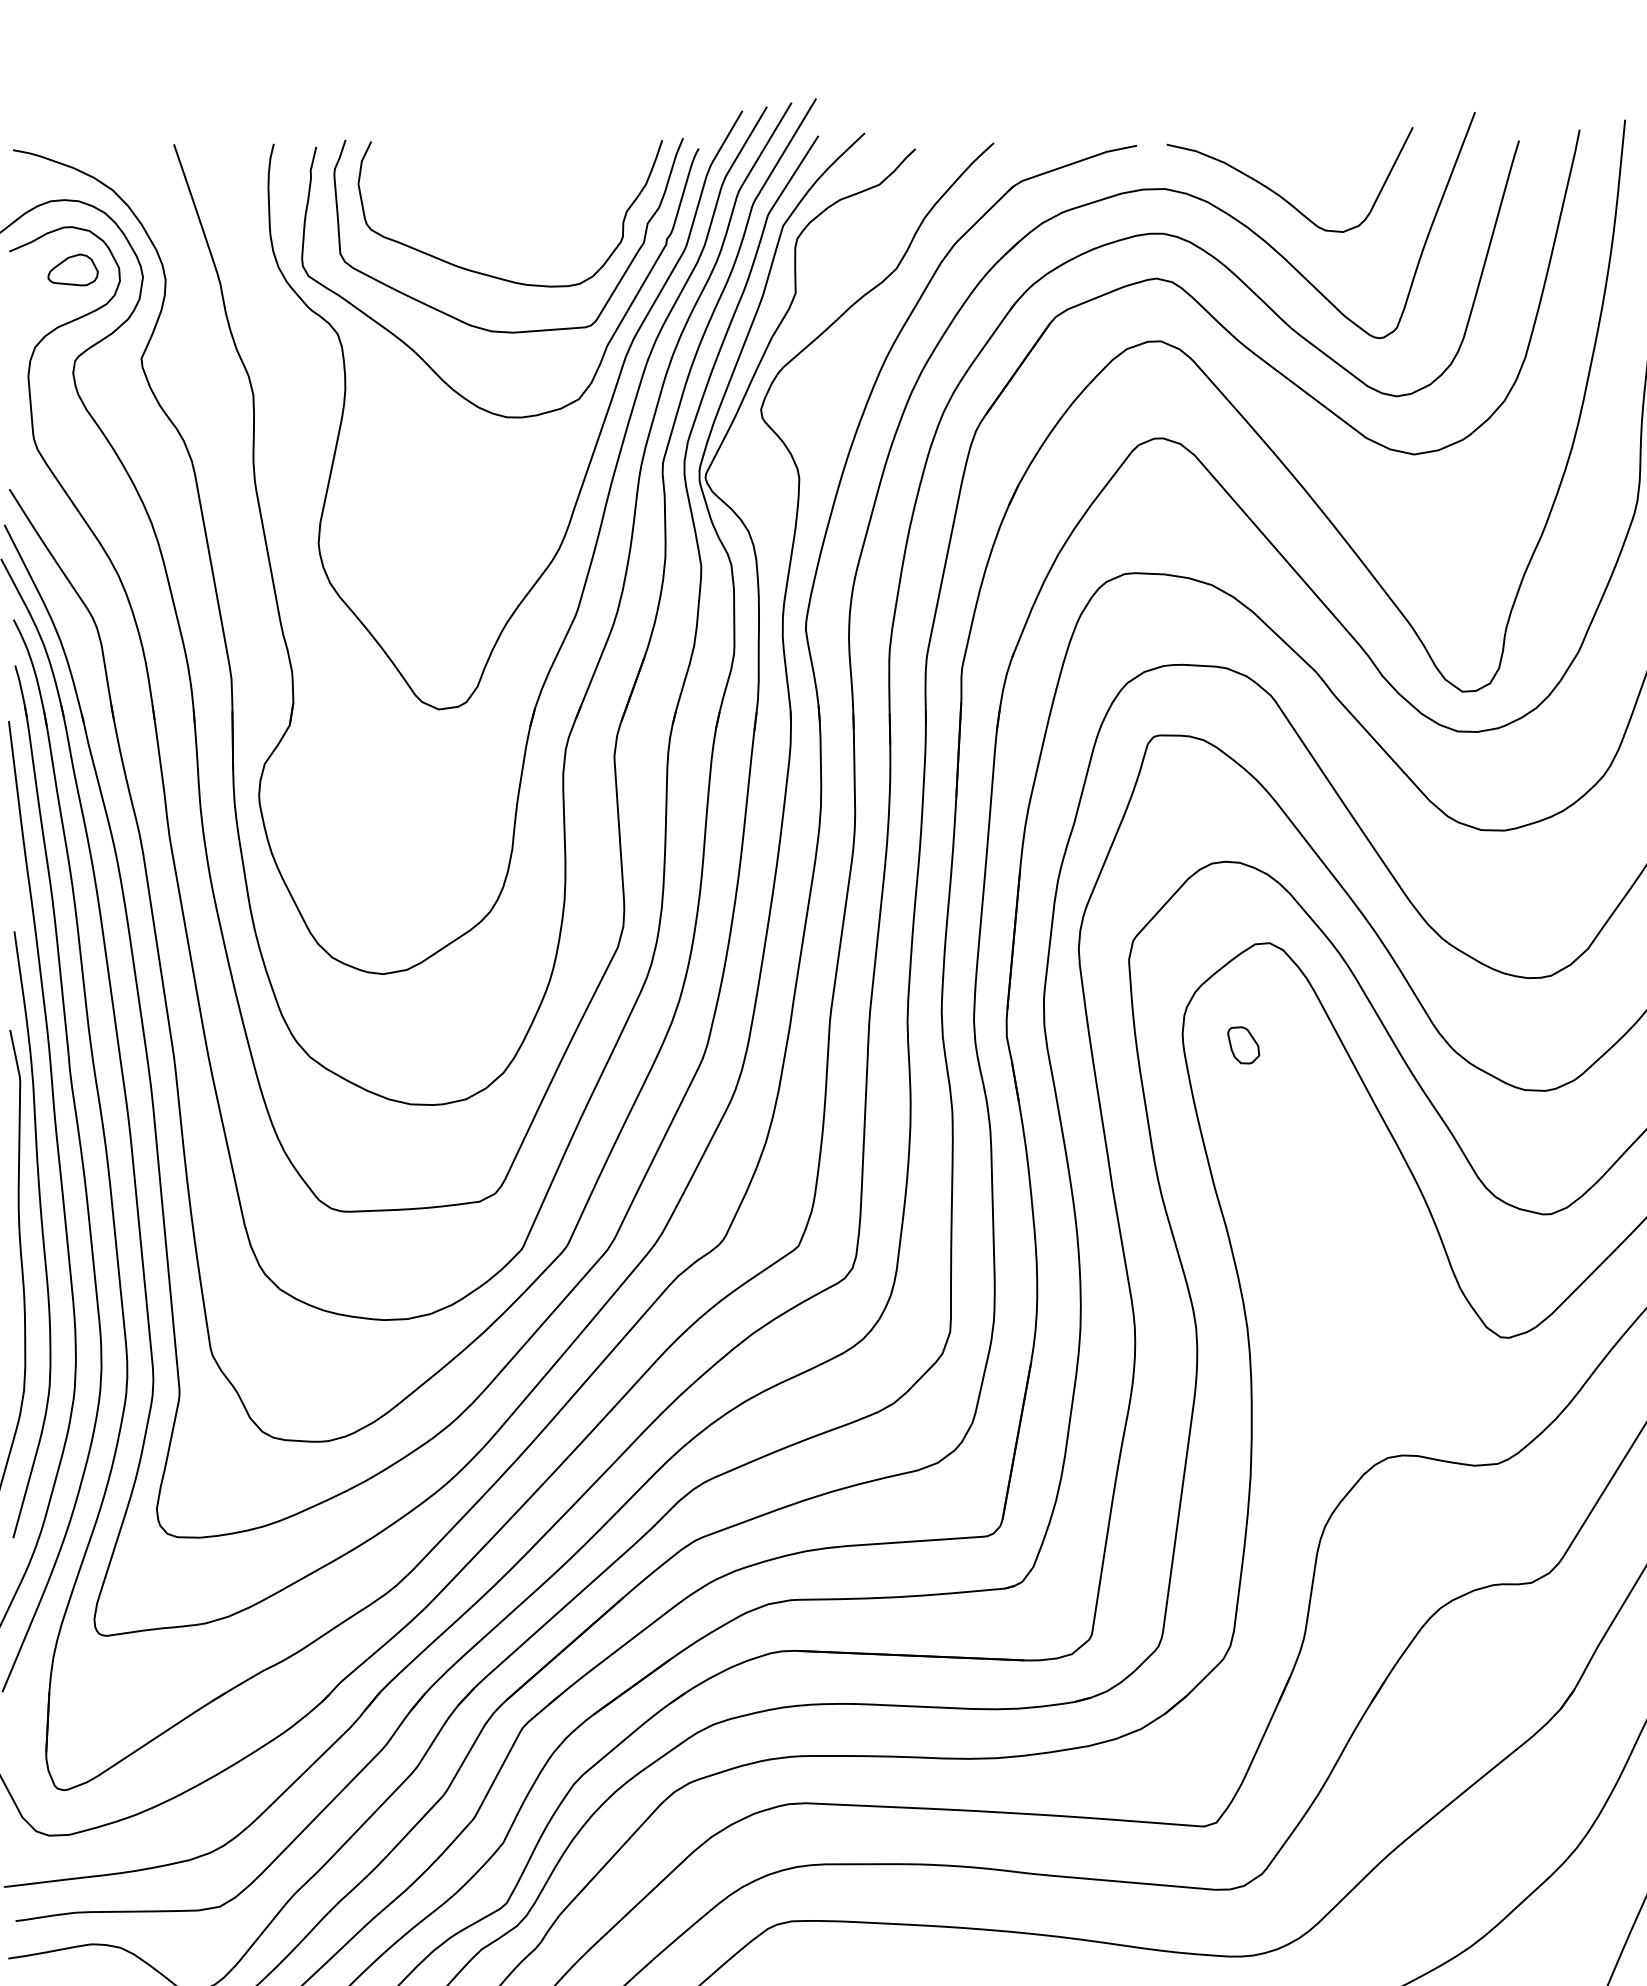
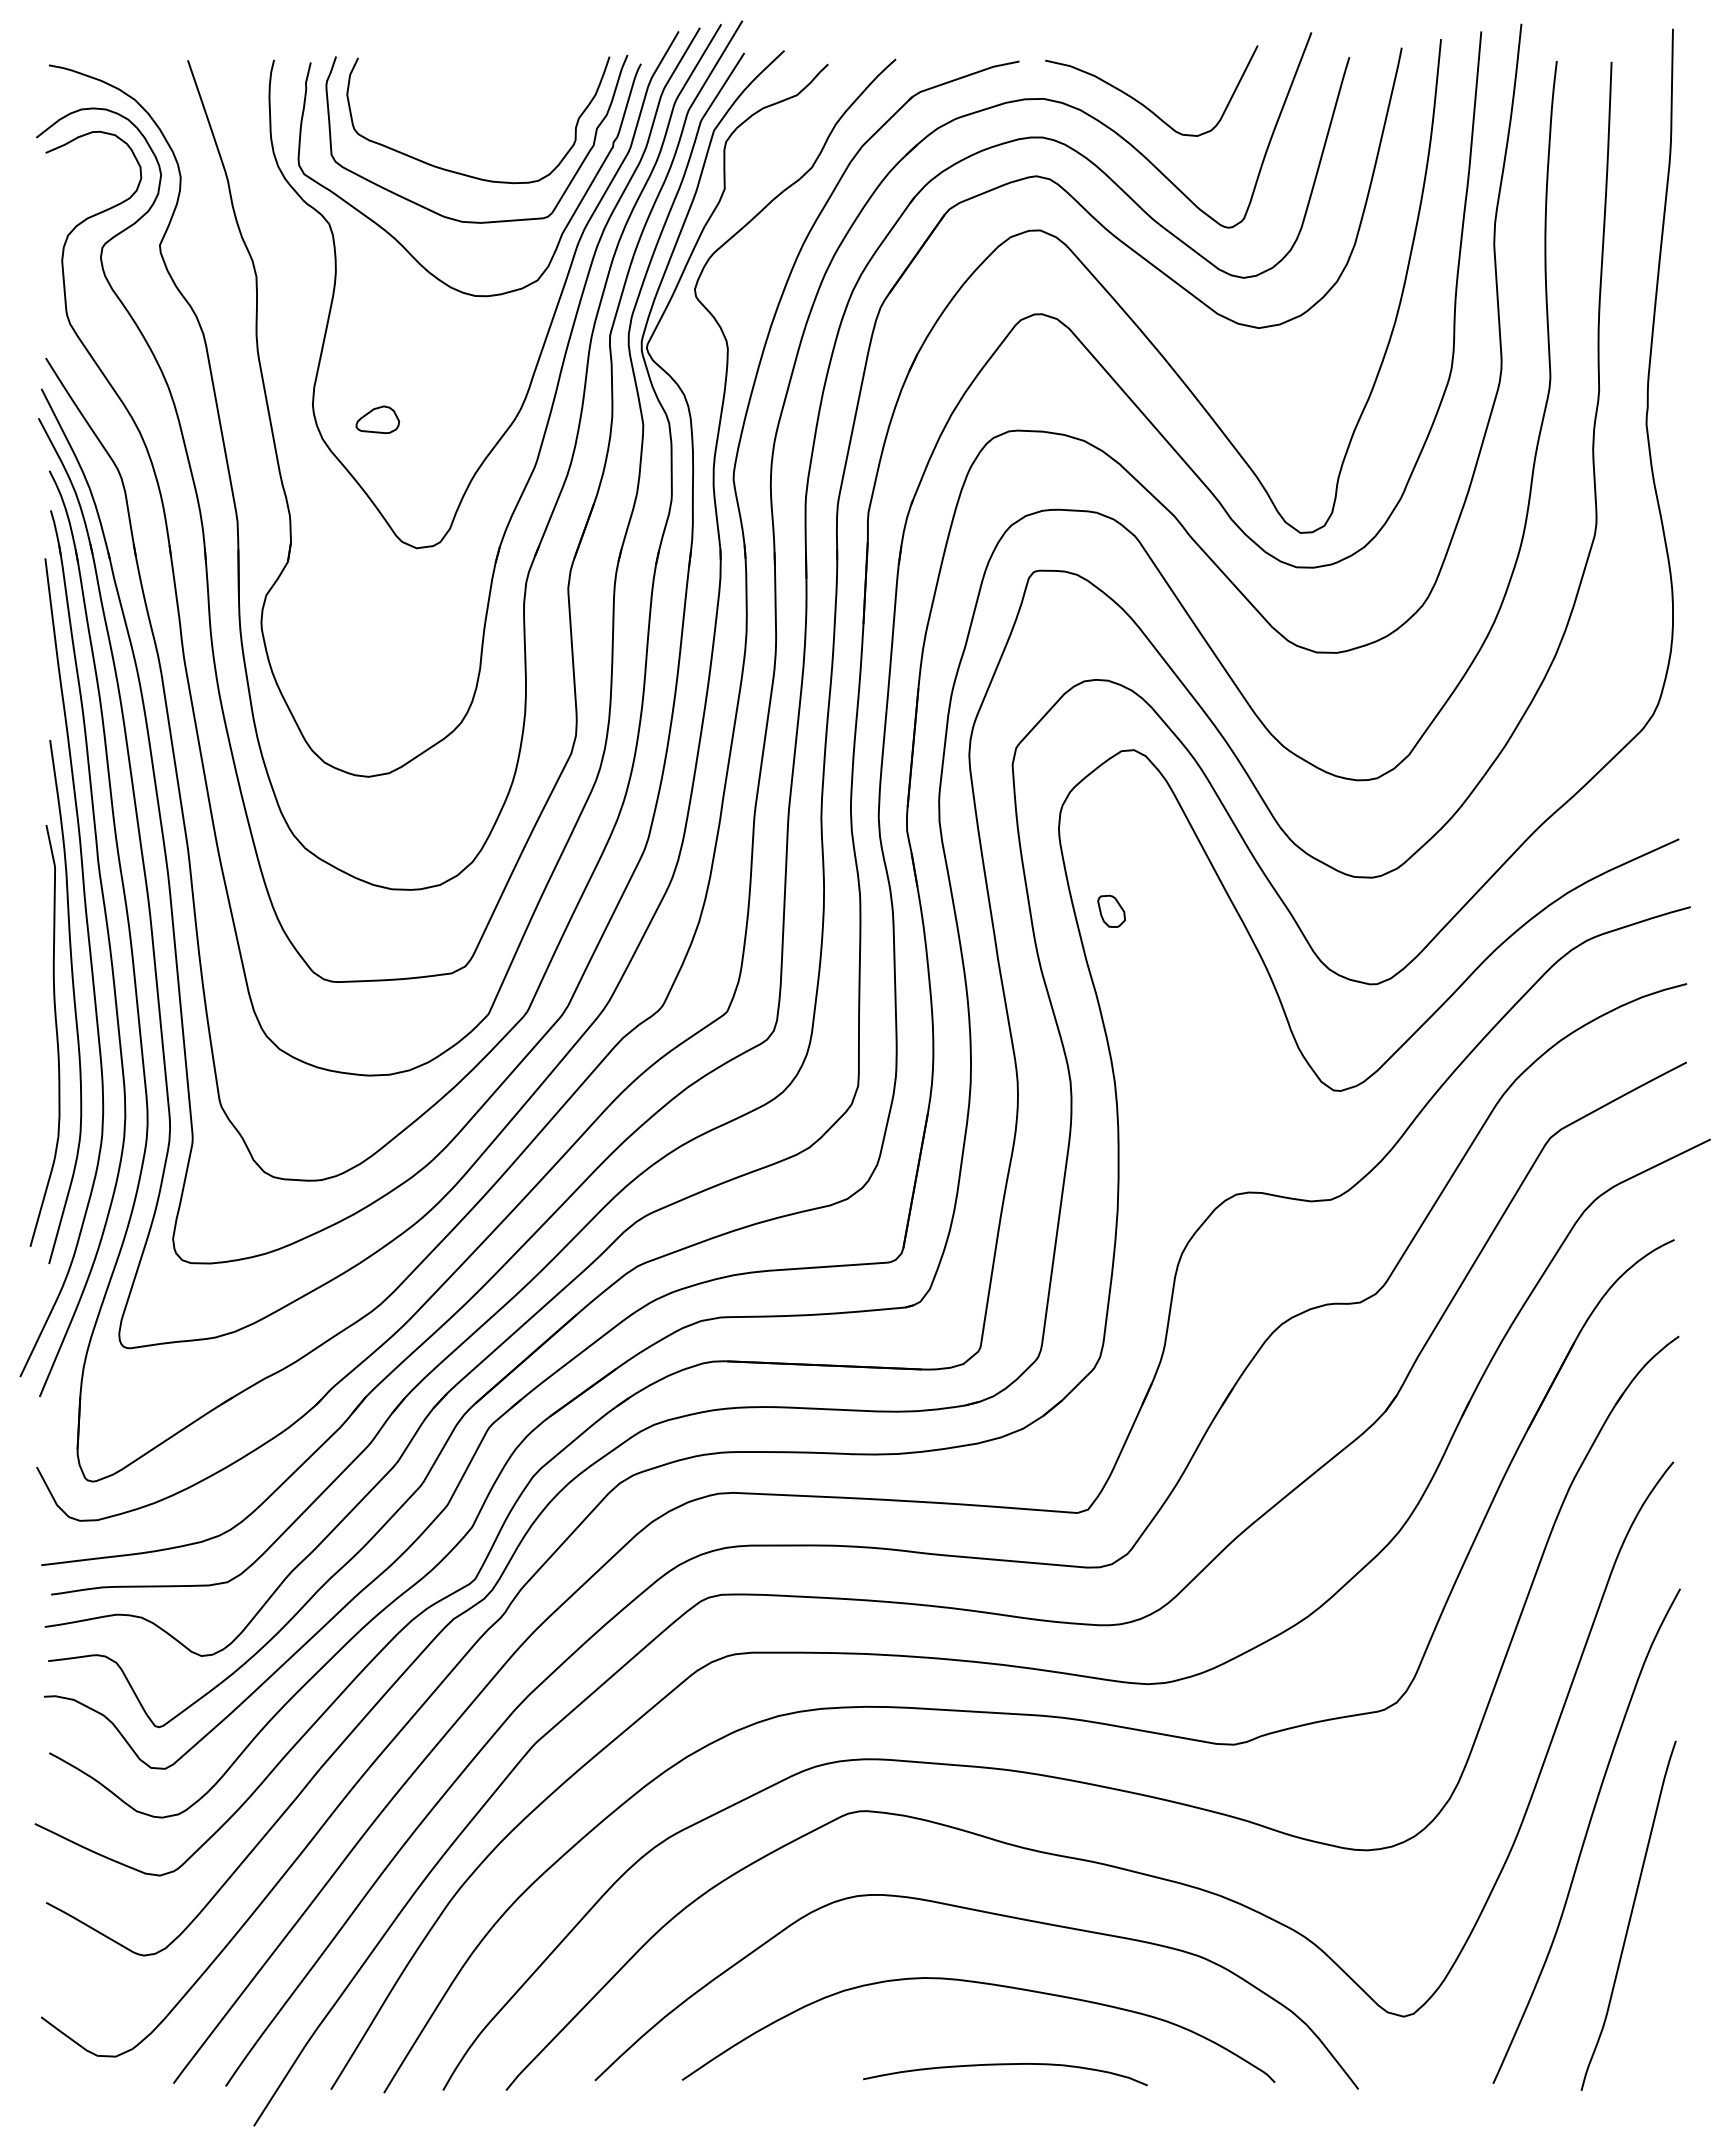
part: (72, 269) -> (377, 419), moved
part: (1243, 1044) -> (1111, 910), moved

